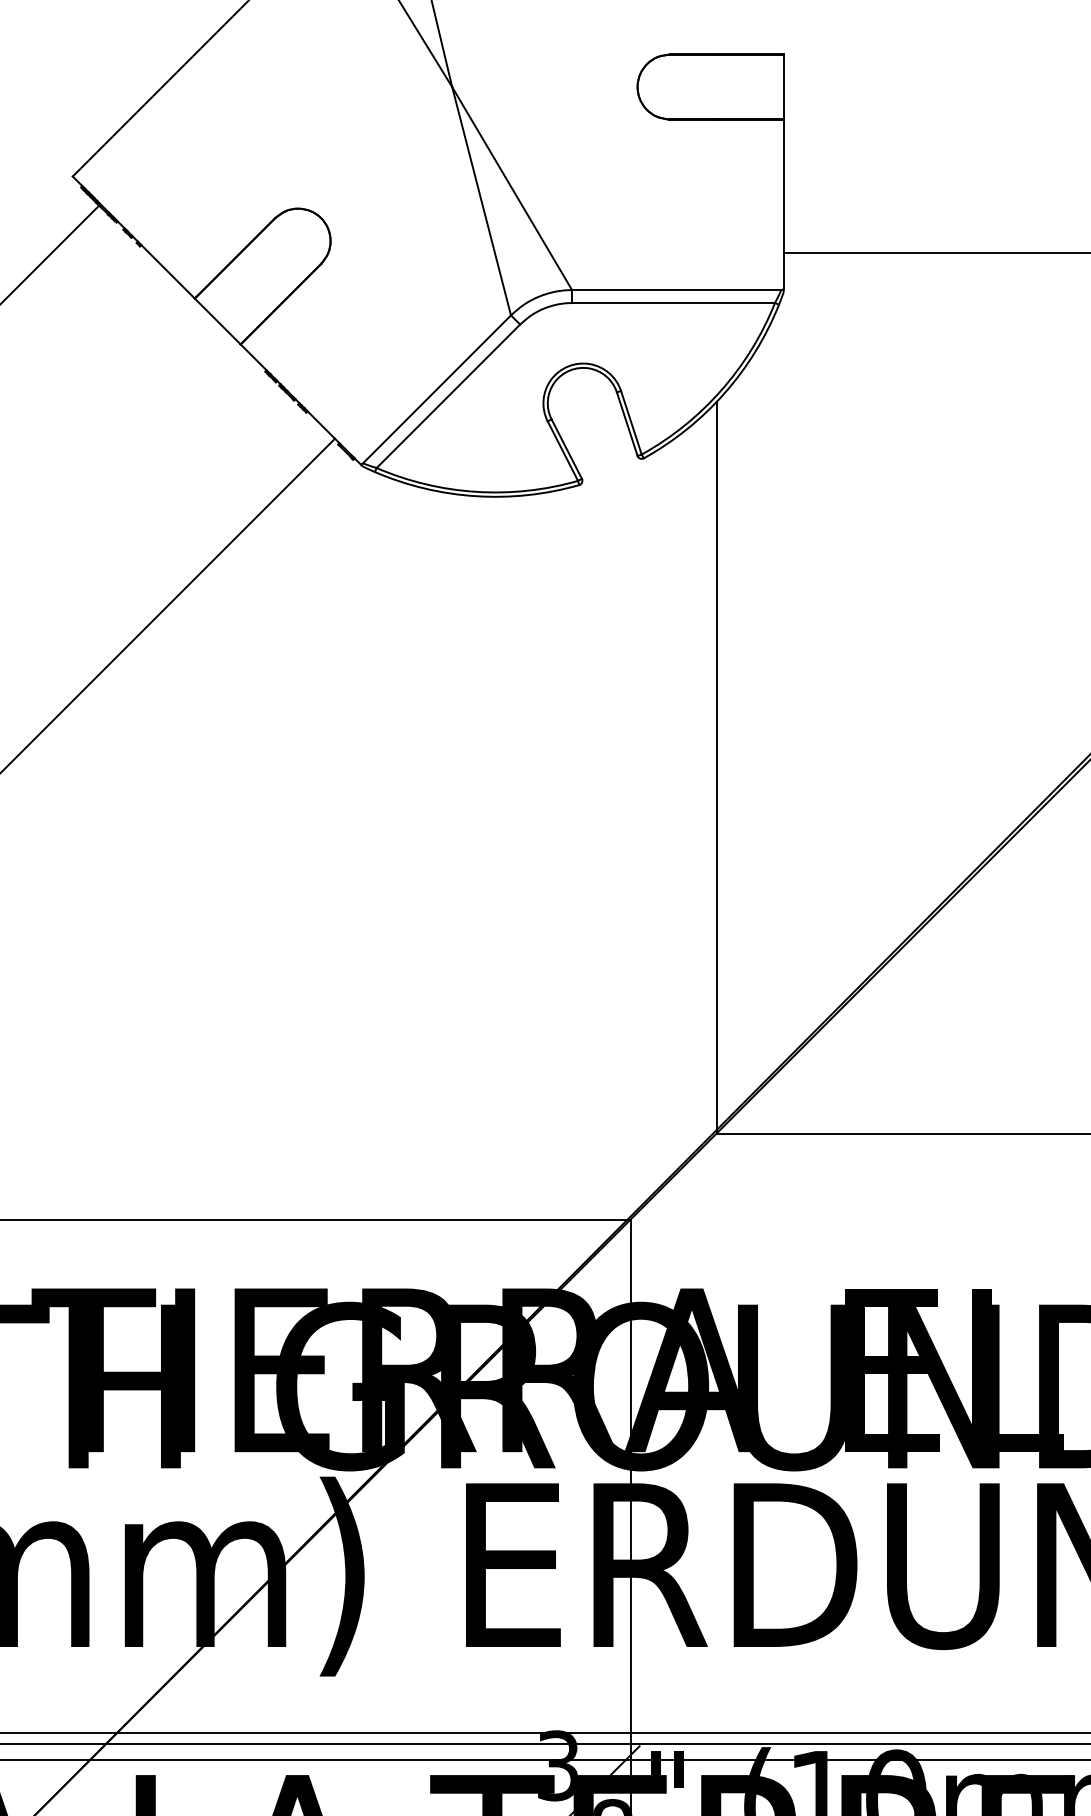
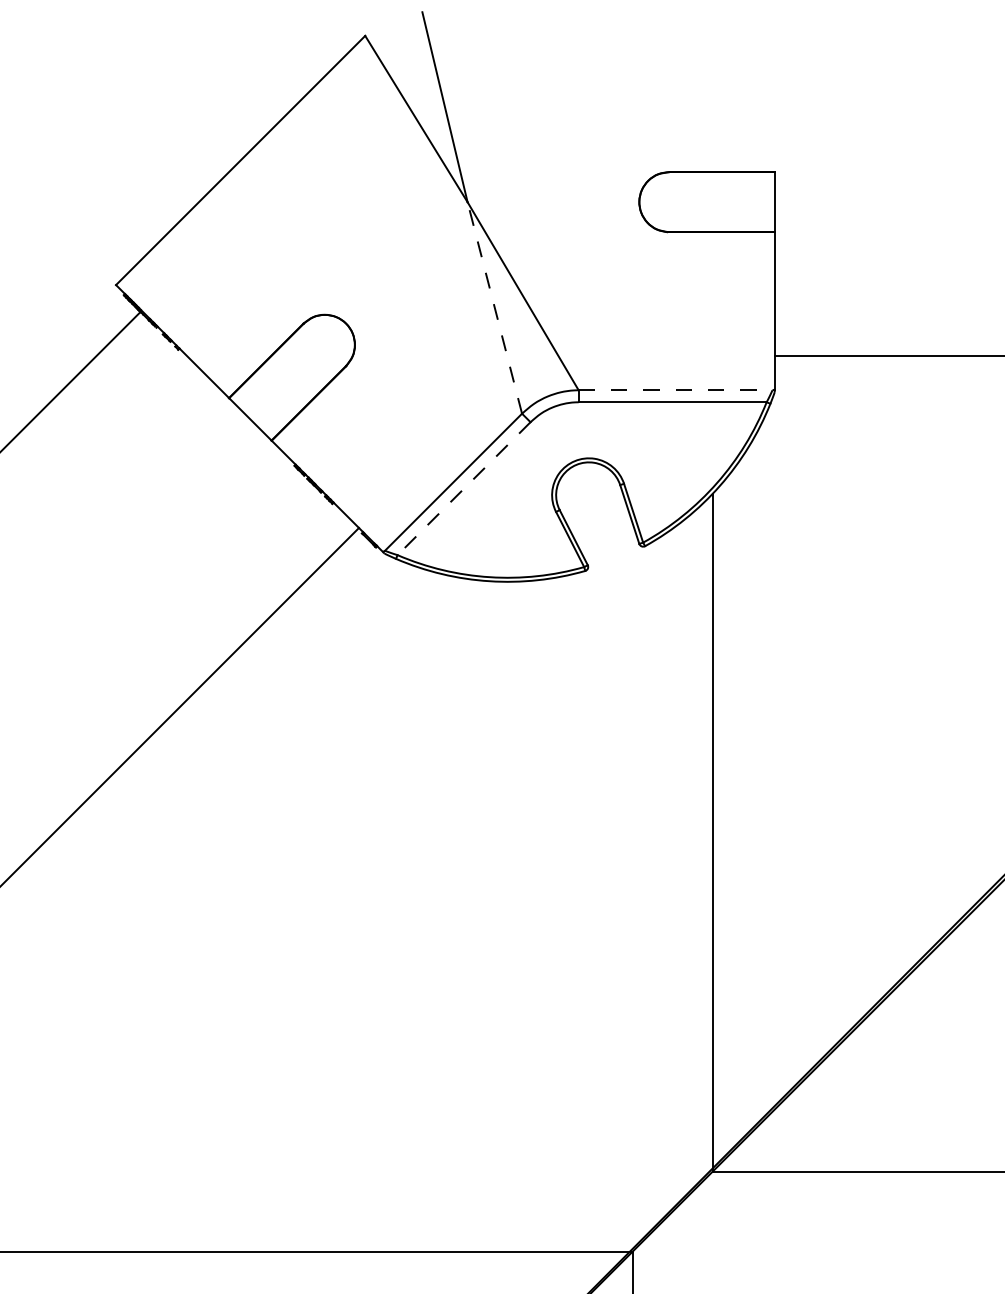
line: (481, 201) -> (494, 308), solid -> dashed
line: (676, 290) -> (675, 390), solid -> dashed
line: (448, 396) -> (464, 488), solid -> dashed

